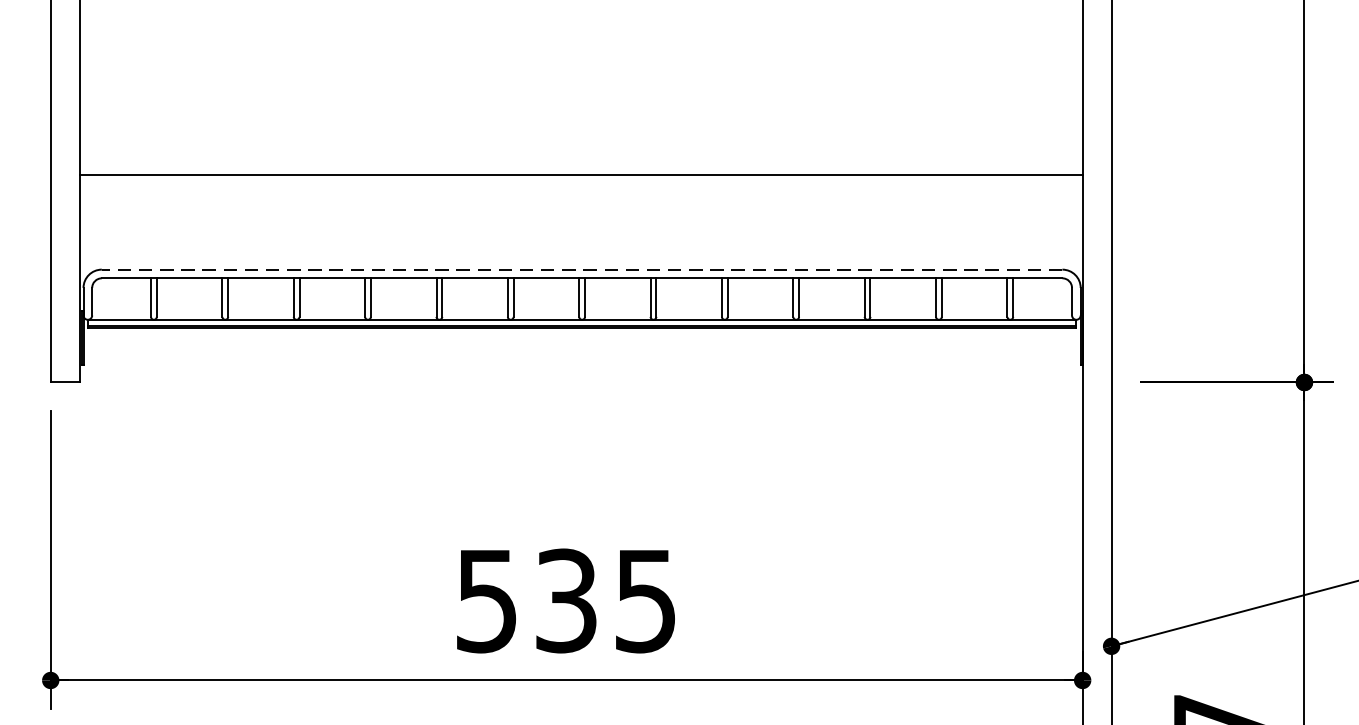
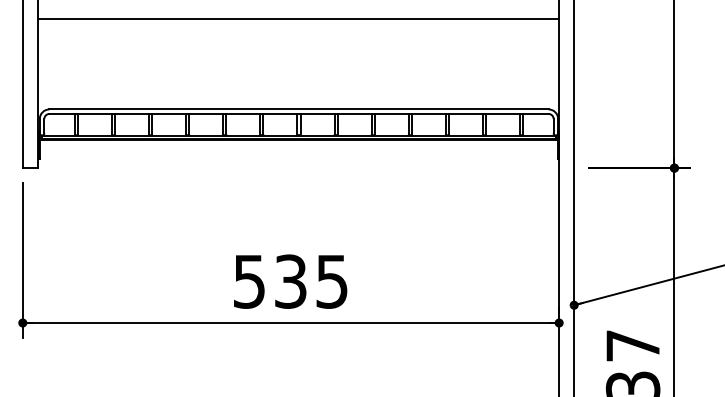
line: (581, 175) -> (298, 19), moved
line: (581, 269) -> (298, 109), dashed -> solid

